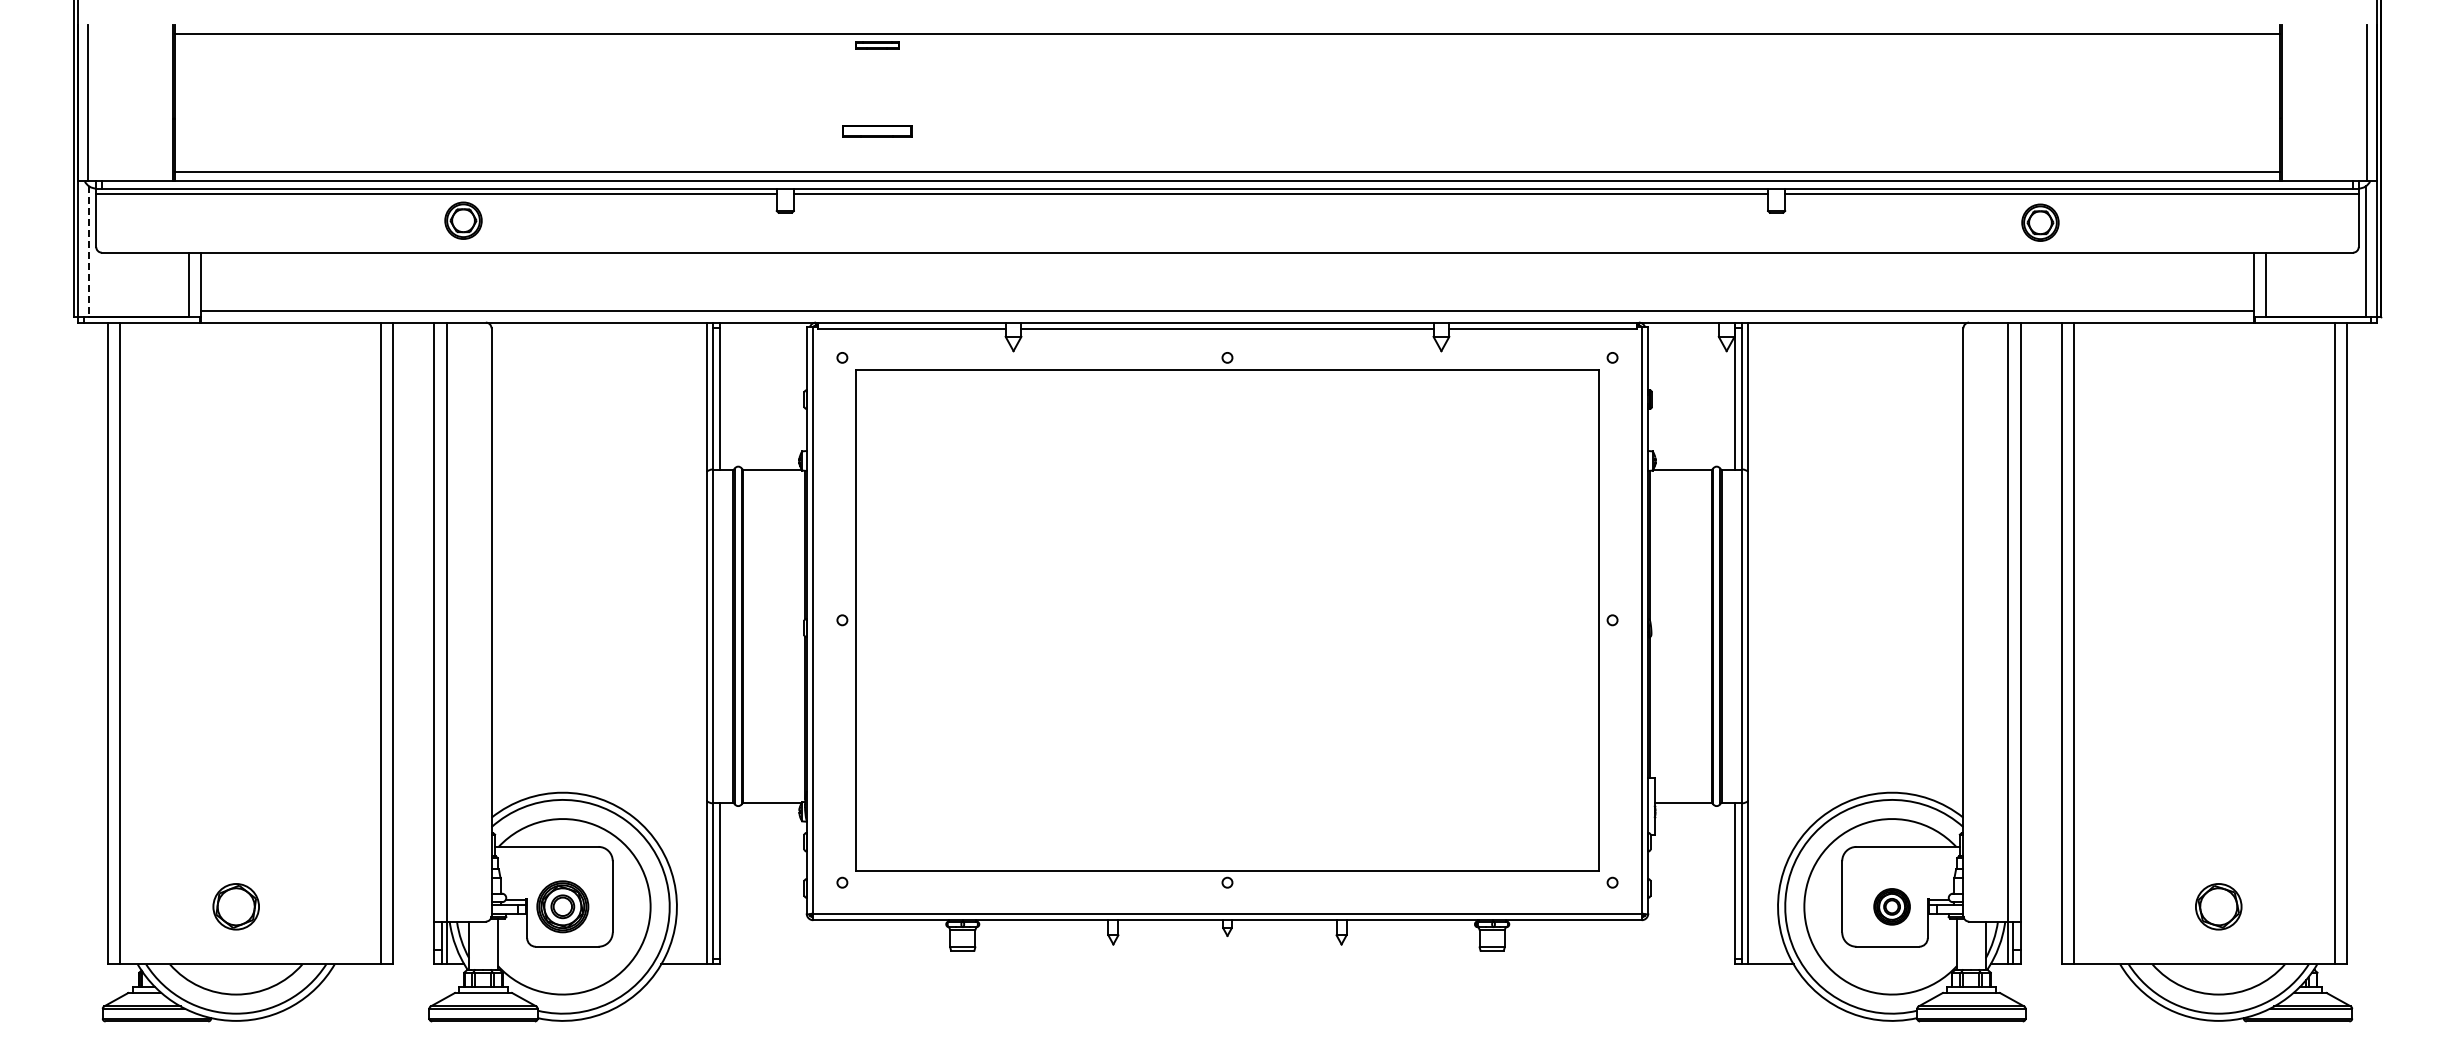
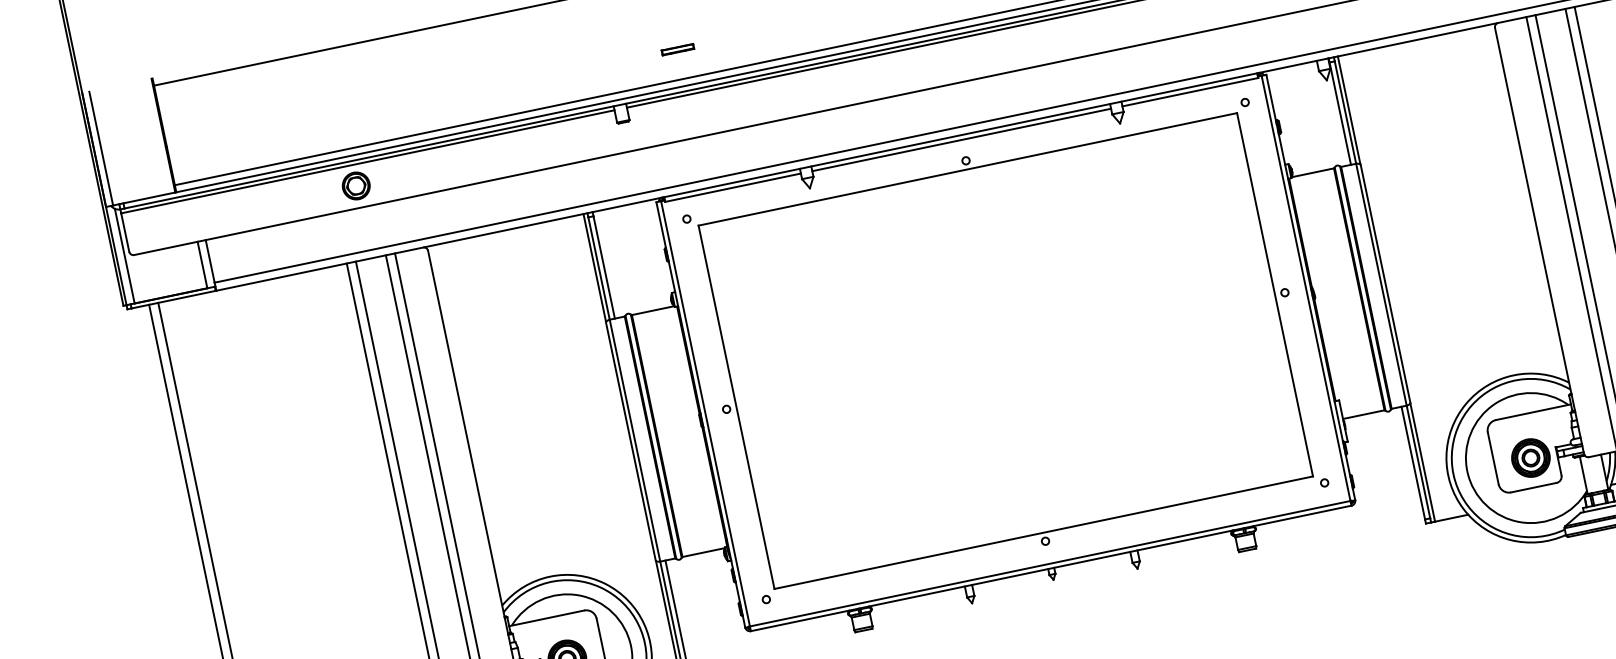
part: (877, 131) -> (678, 49), size x0.62
part: (463, 220) -> (356, 185), moved
line: (89, 252) -> (125, 256), dashed -> solid
part: (1891, 906) -> (1530, 457), size x1.43

